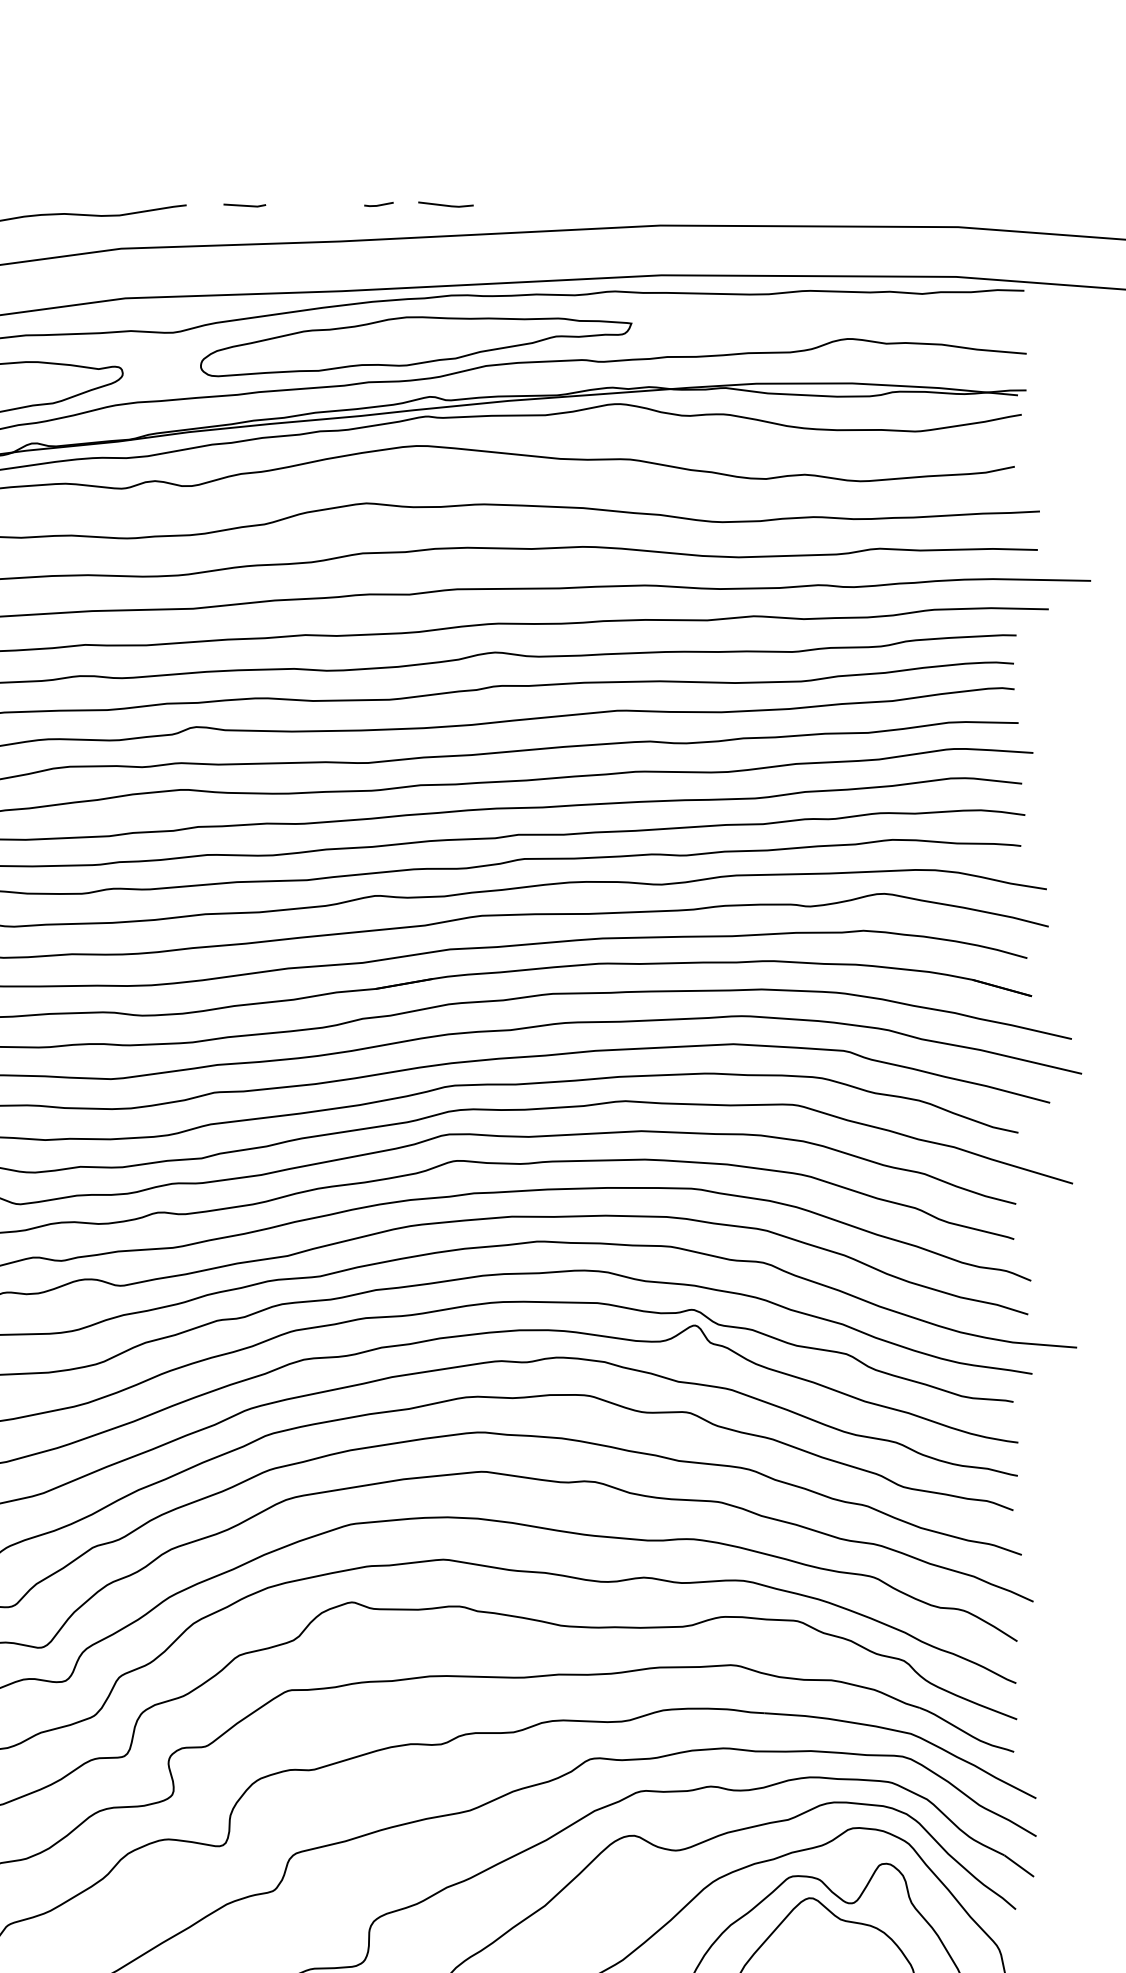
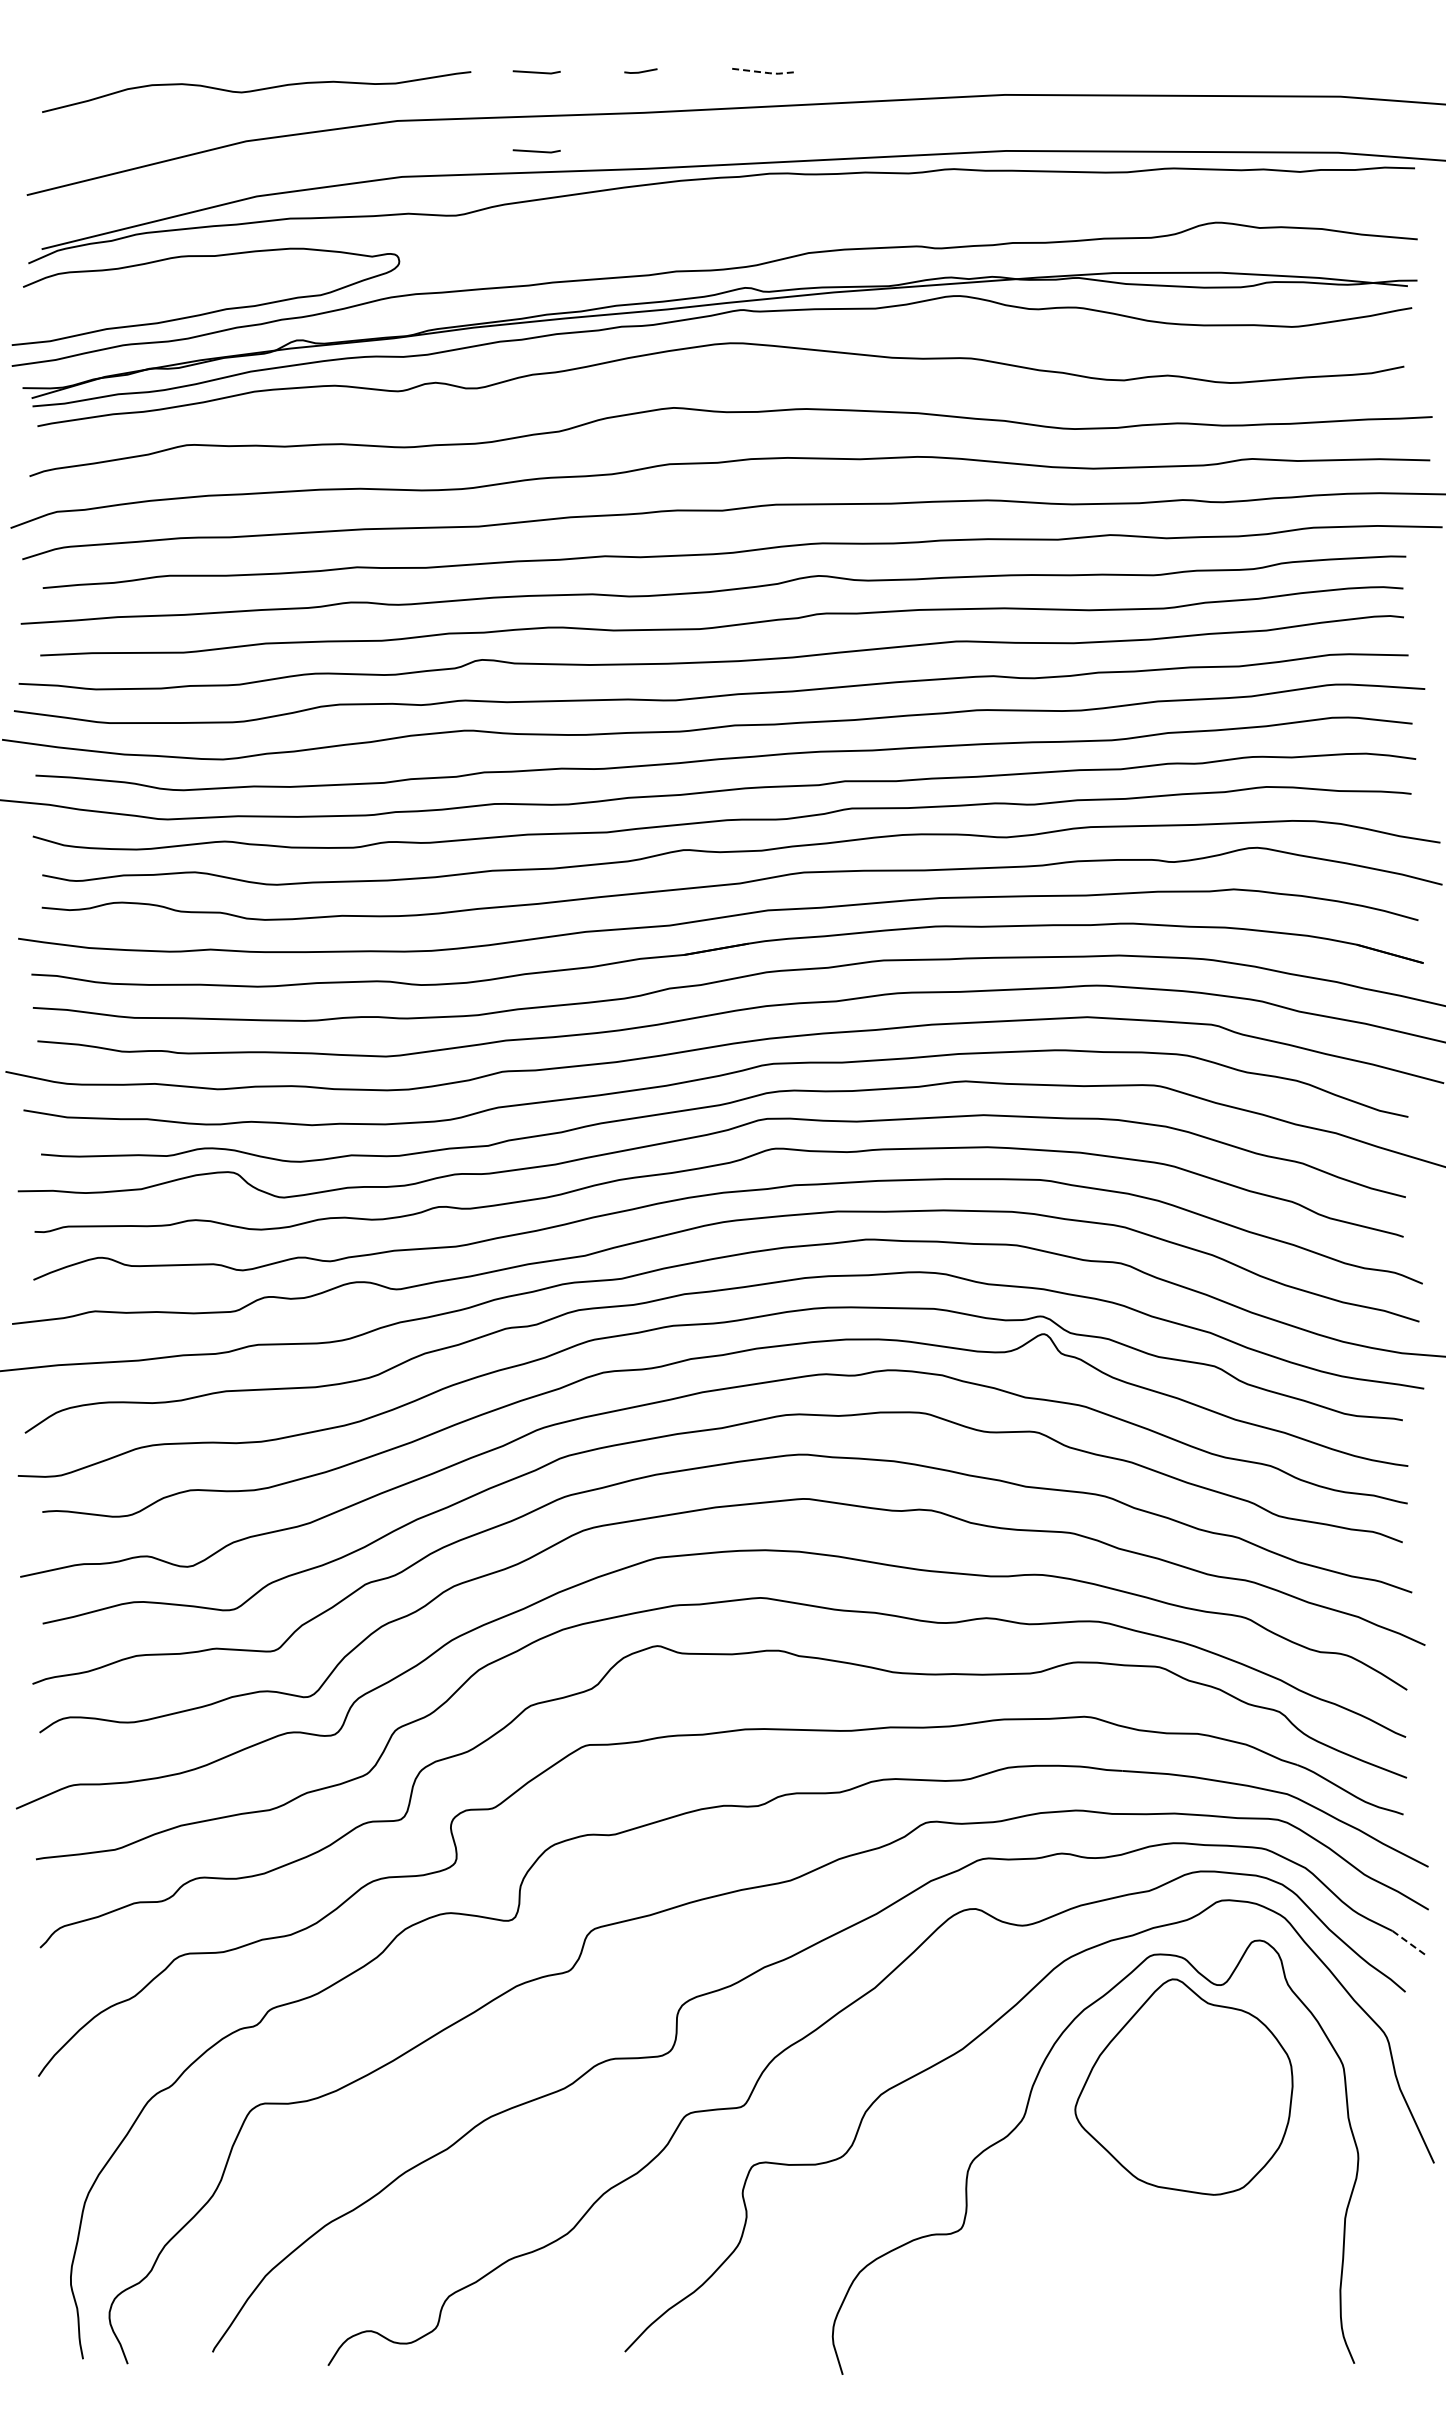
line: (378, 204) -> (640, 71), moved
line: (446, 205) -> (764, 72), solid -> dashed
line: (244, 275) -> (536, 151), added
part: (415, 346) -> (729, 231), removed
line: (1019, 1866) -> (1409, 1943), solid -> dashed

